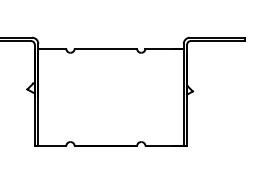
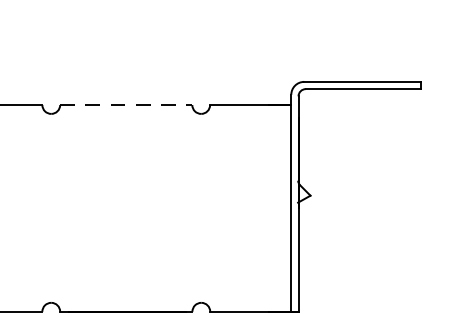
line: (106, 48) -> (127, 104), solid -> dashed

